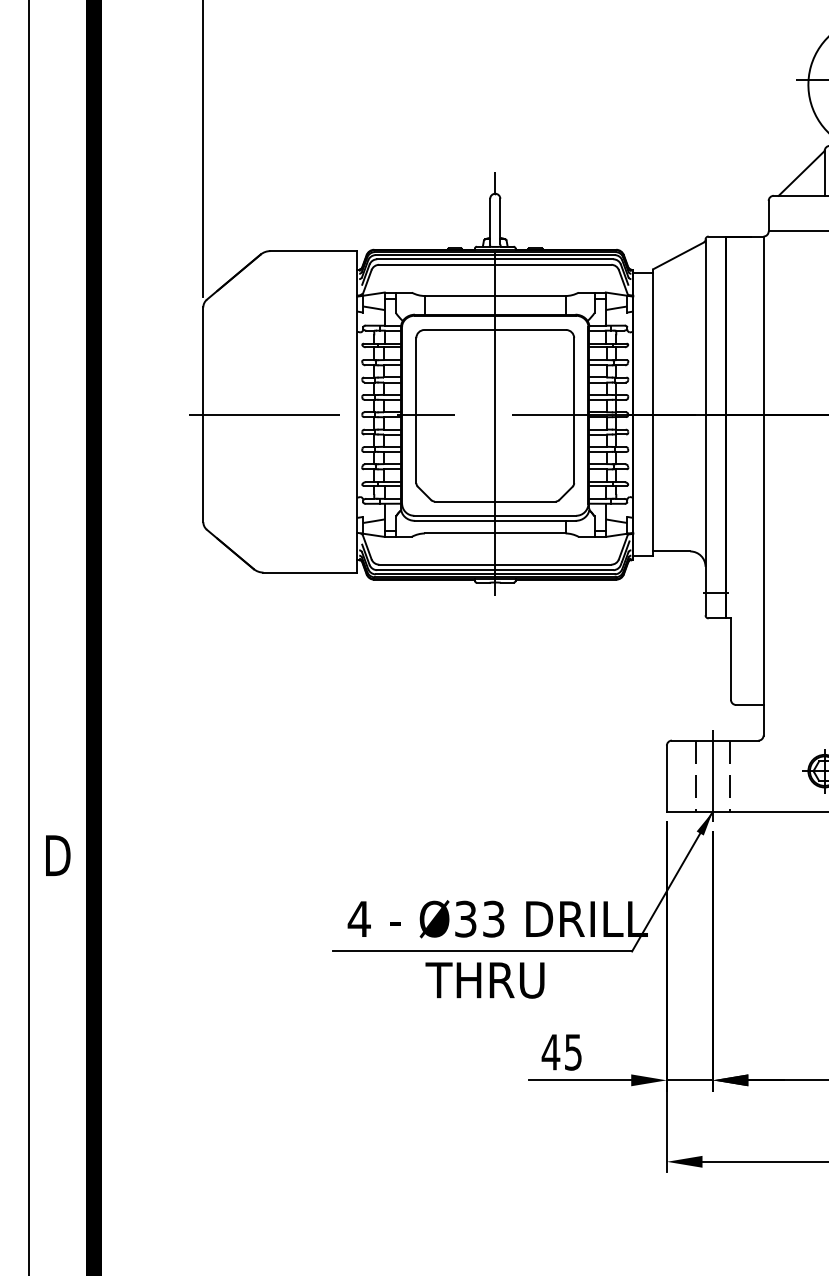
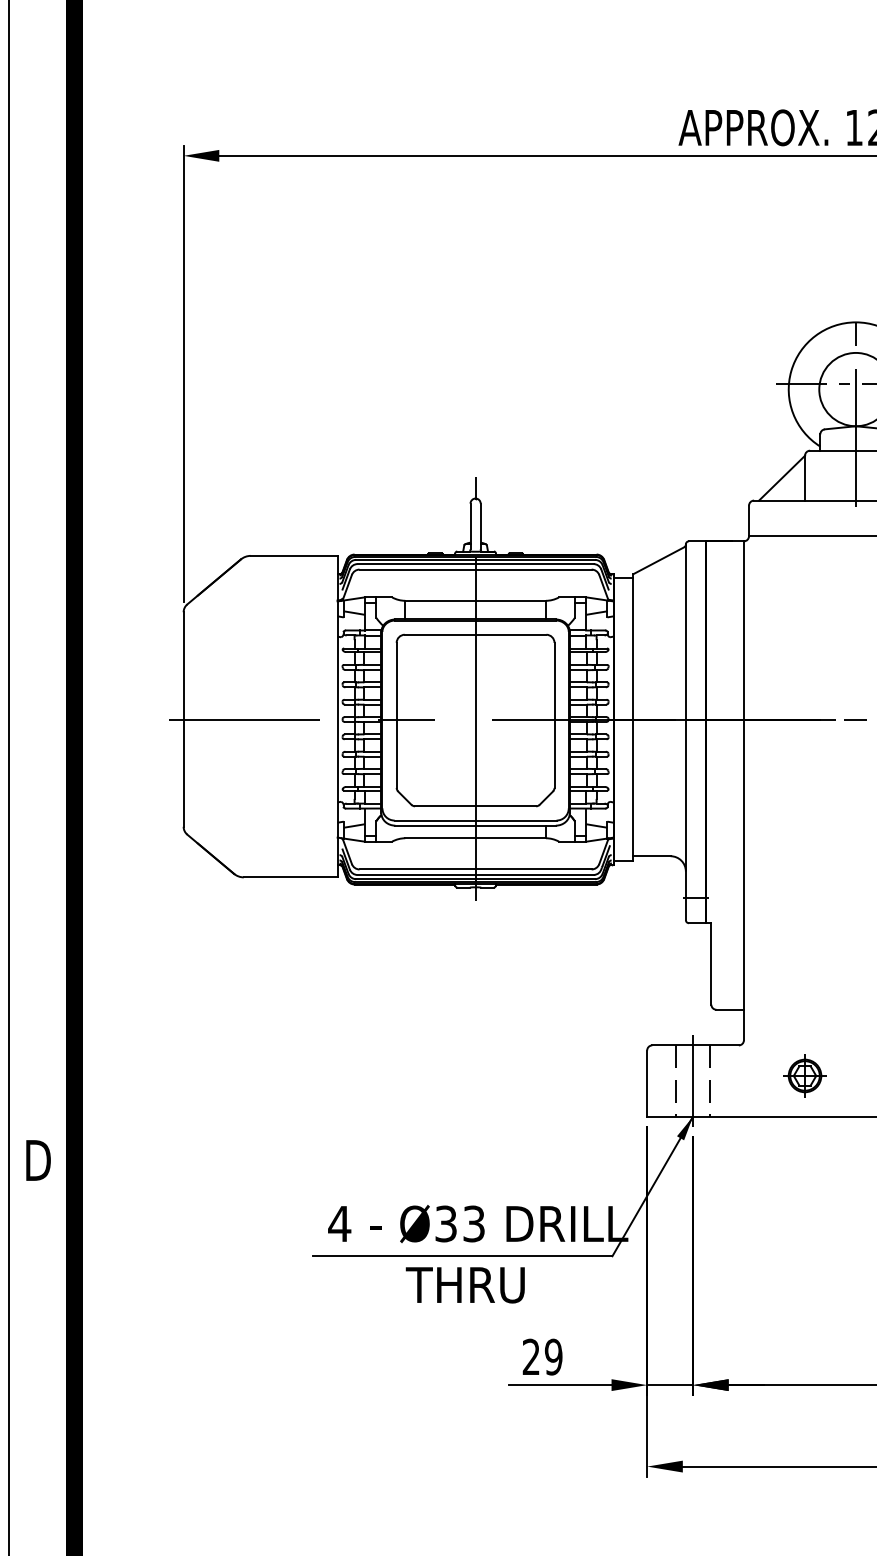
text: (562, 1051) -> (542, 1356), 45 -> 29

